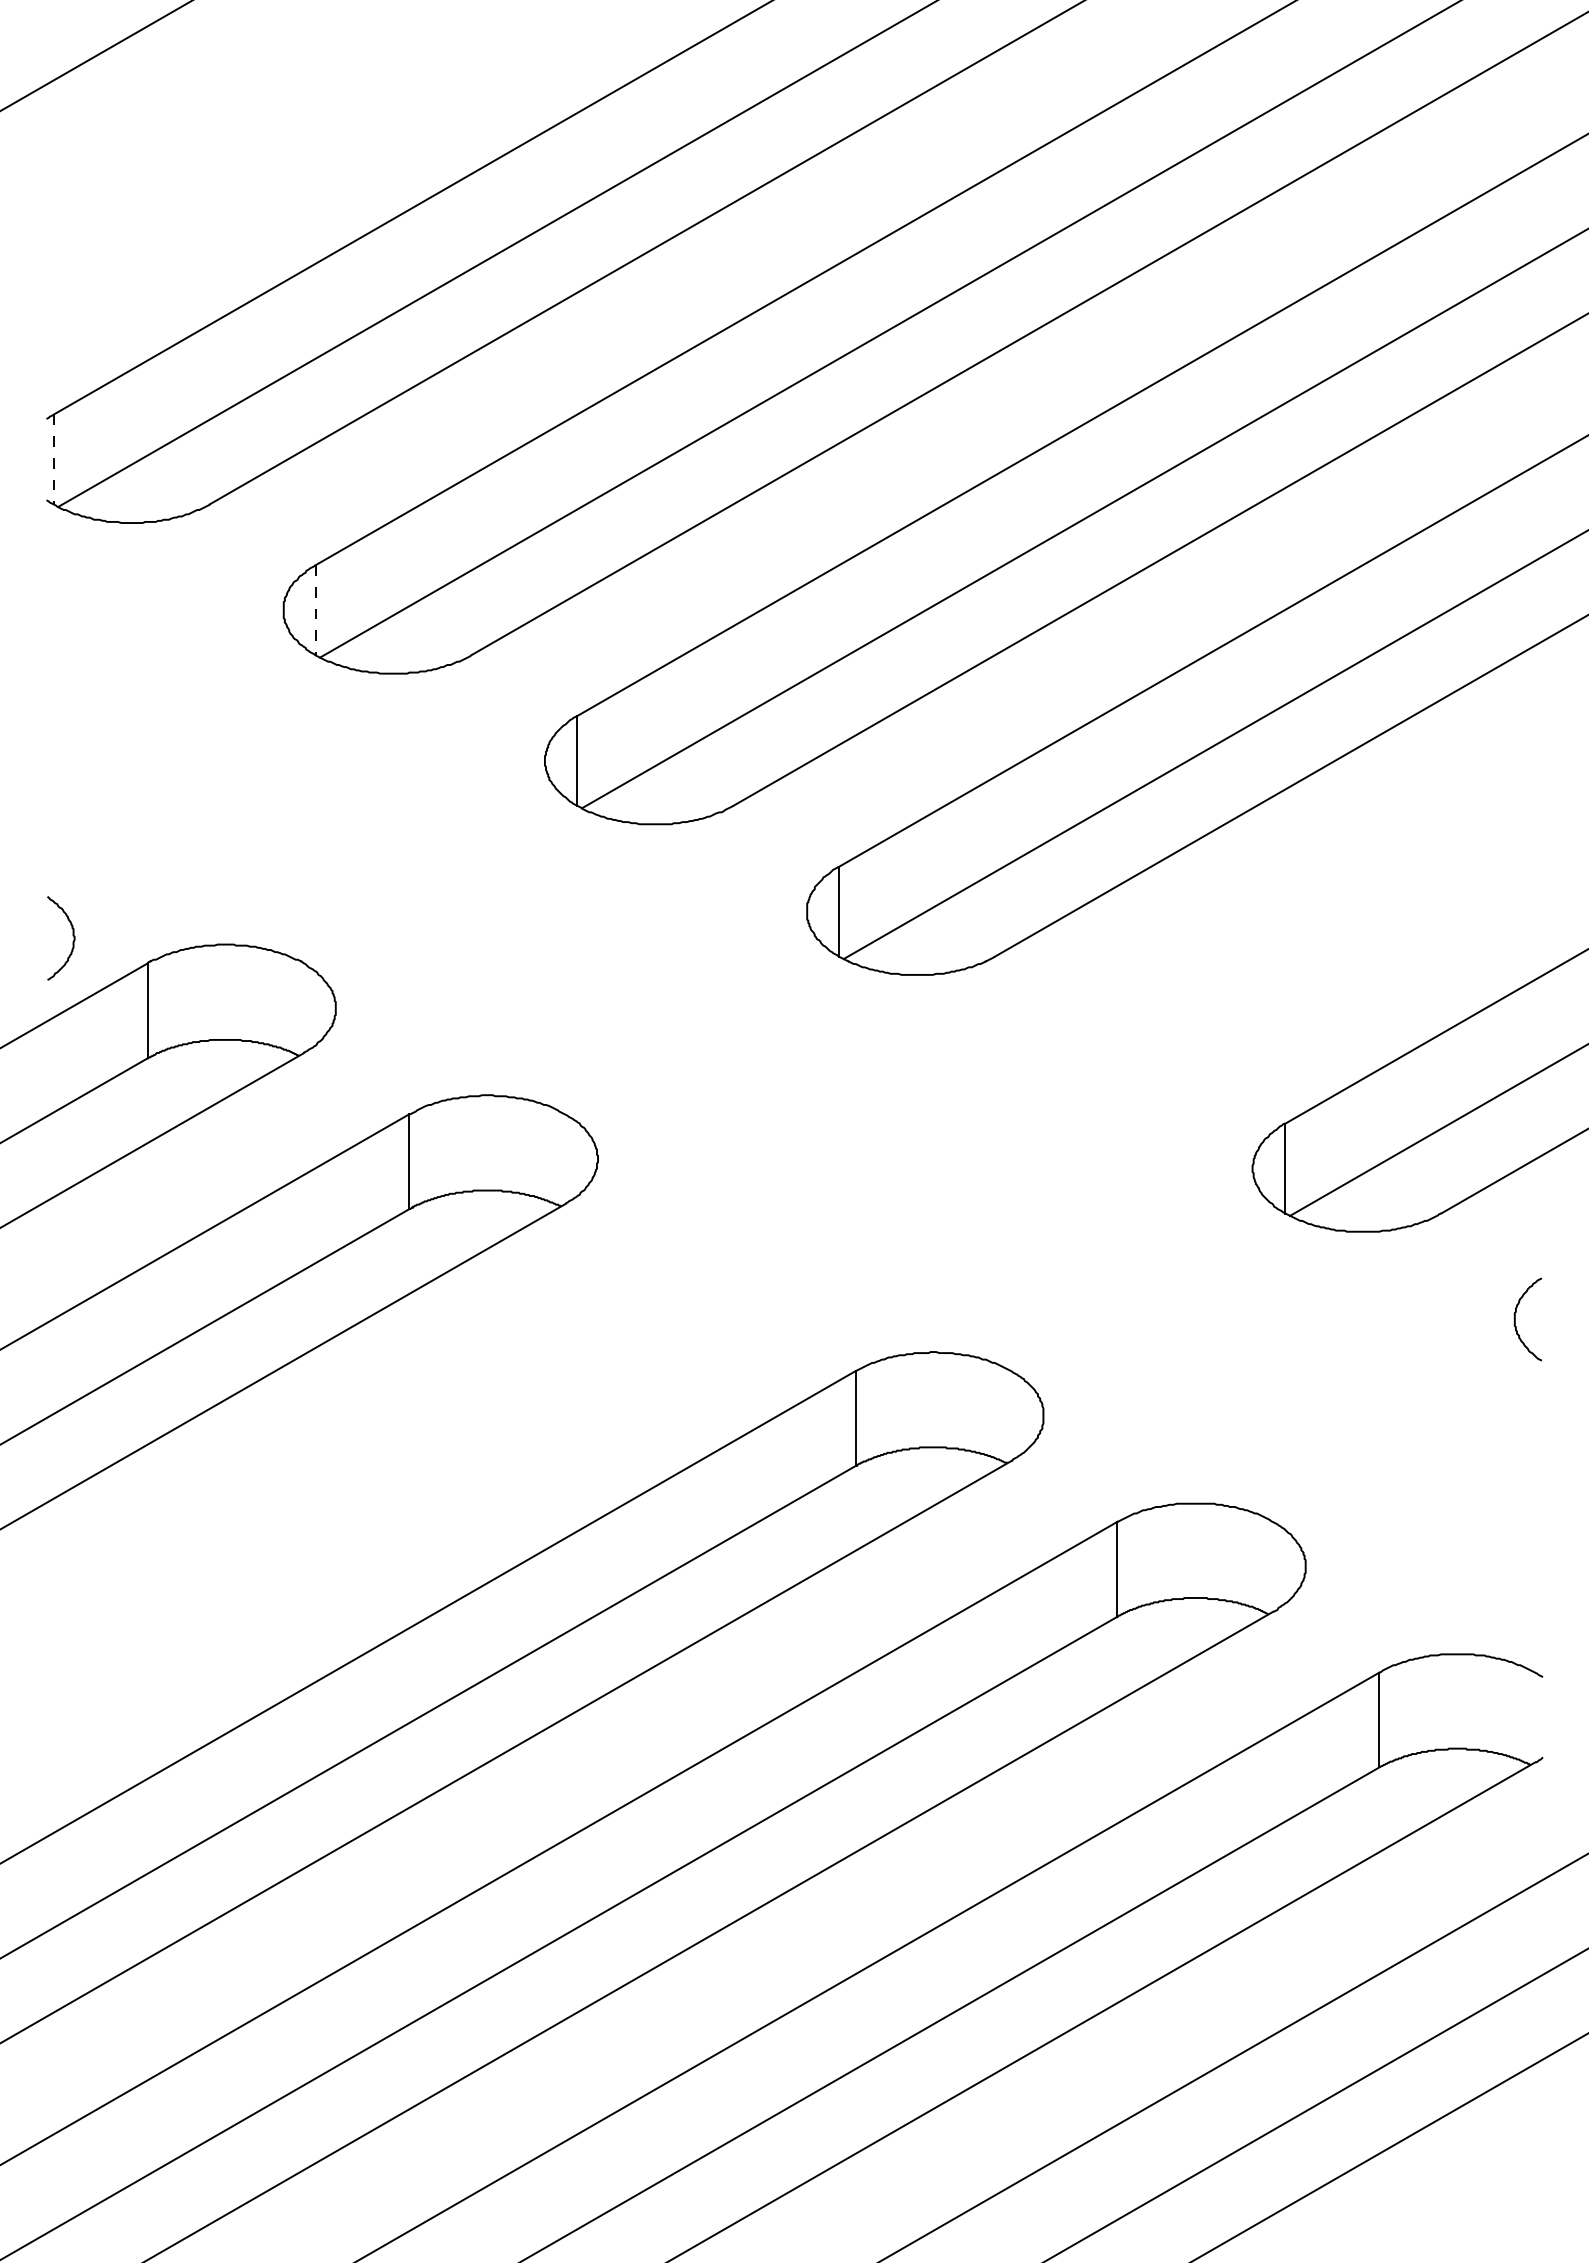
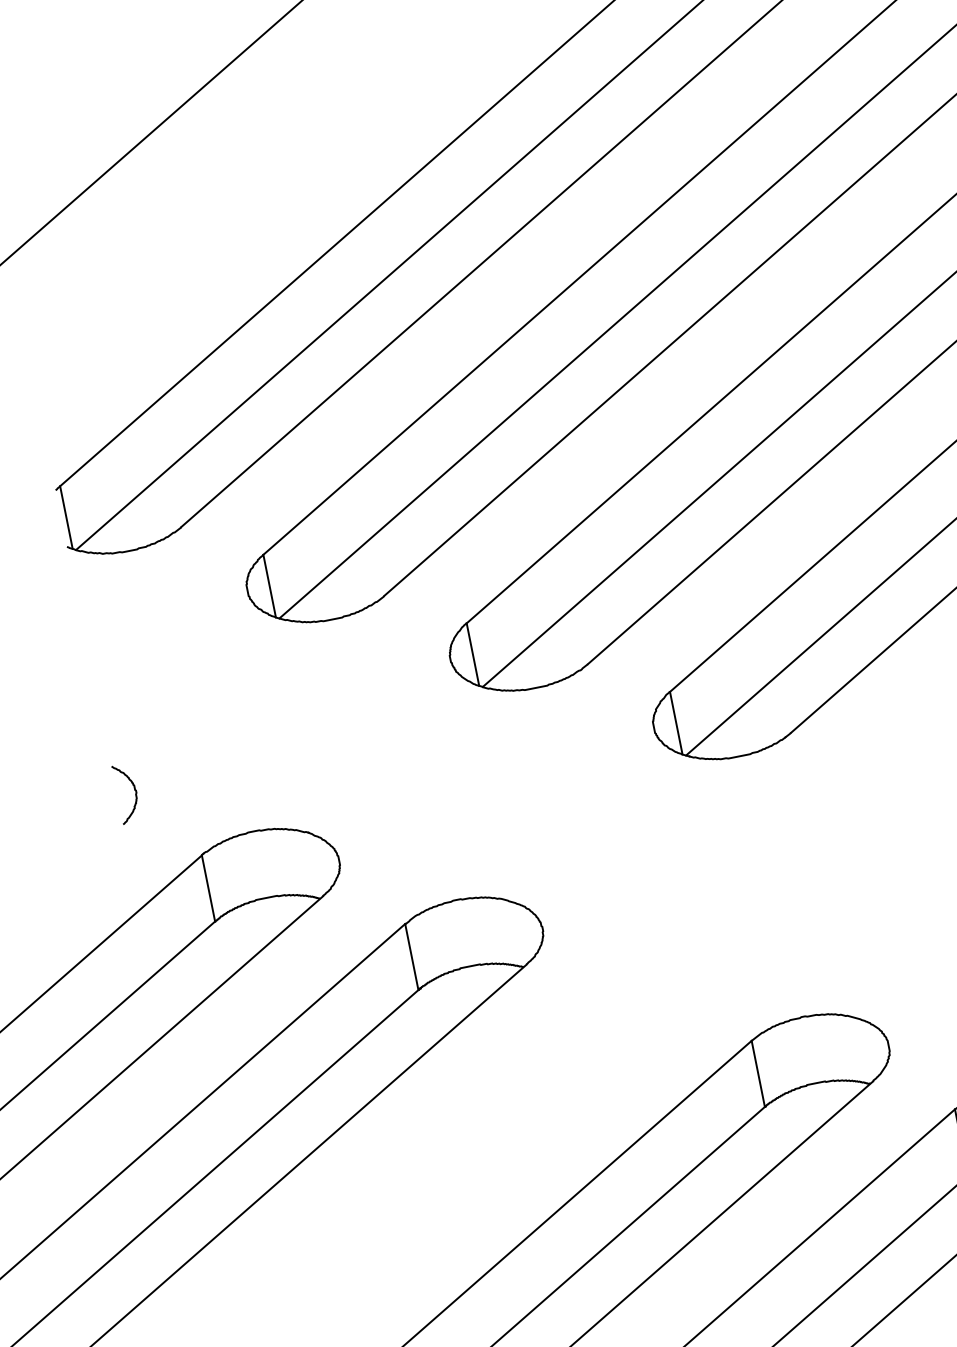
line: (53, 459) -> (66, 517), dashed -> solid
line: (315, 610) -> (269, 586), dashed -> solid
curve: (72, 935) -> (134, 790), moved

